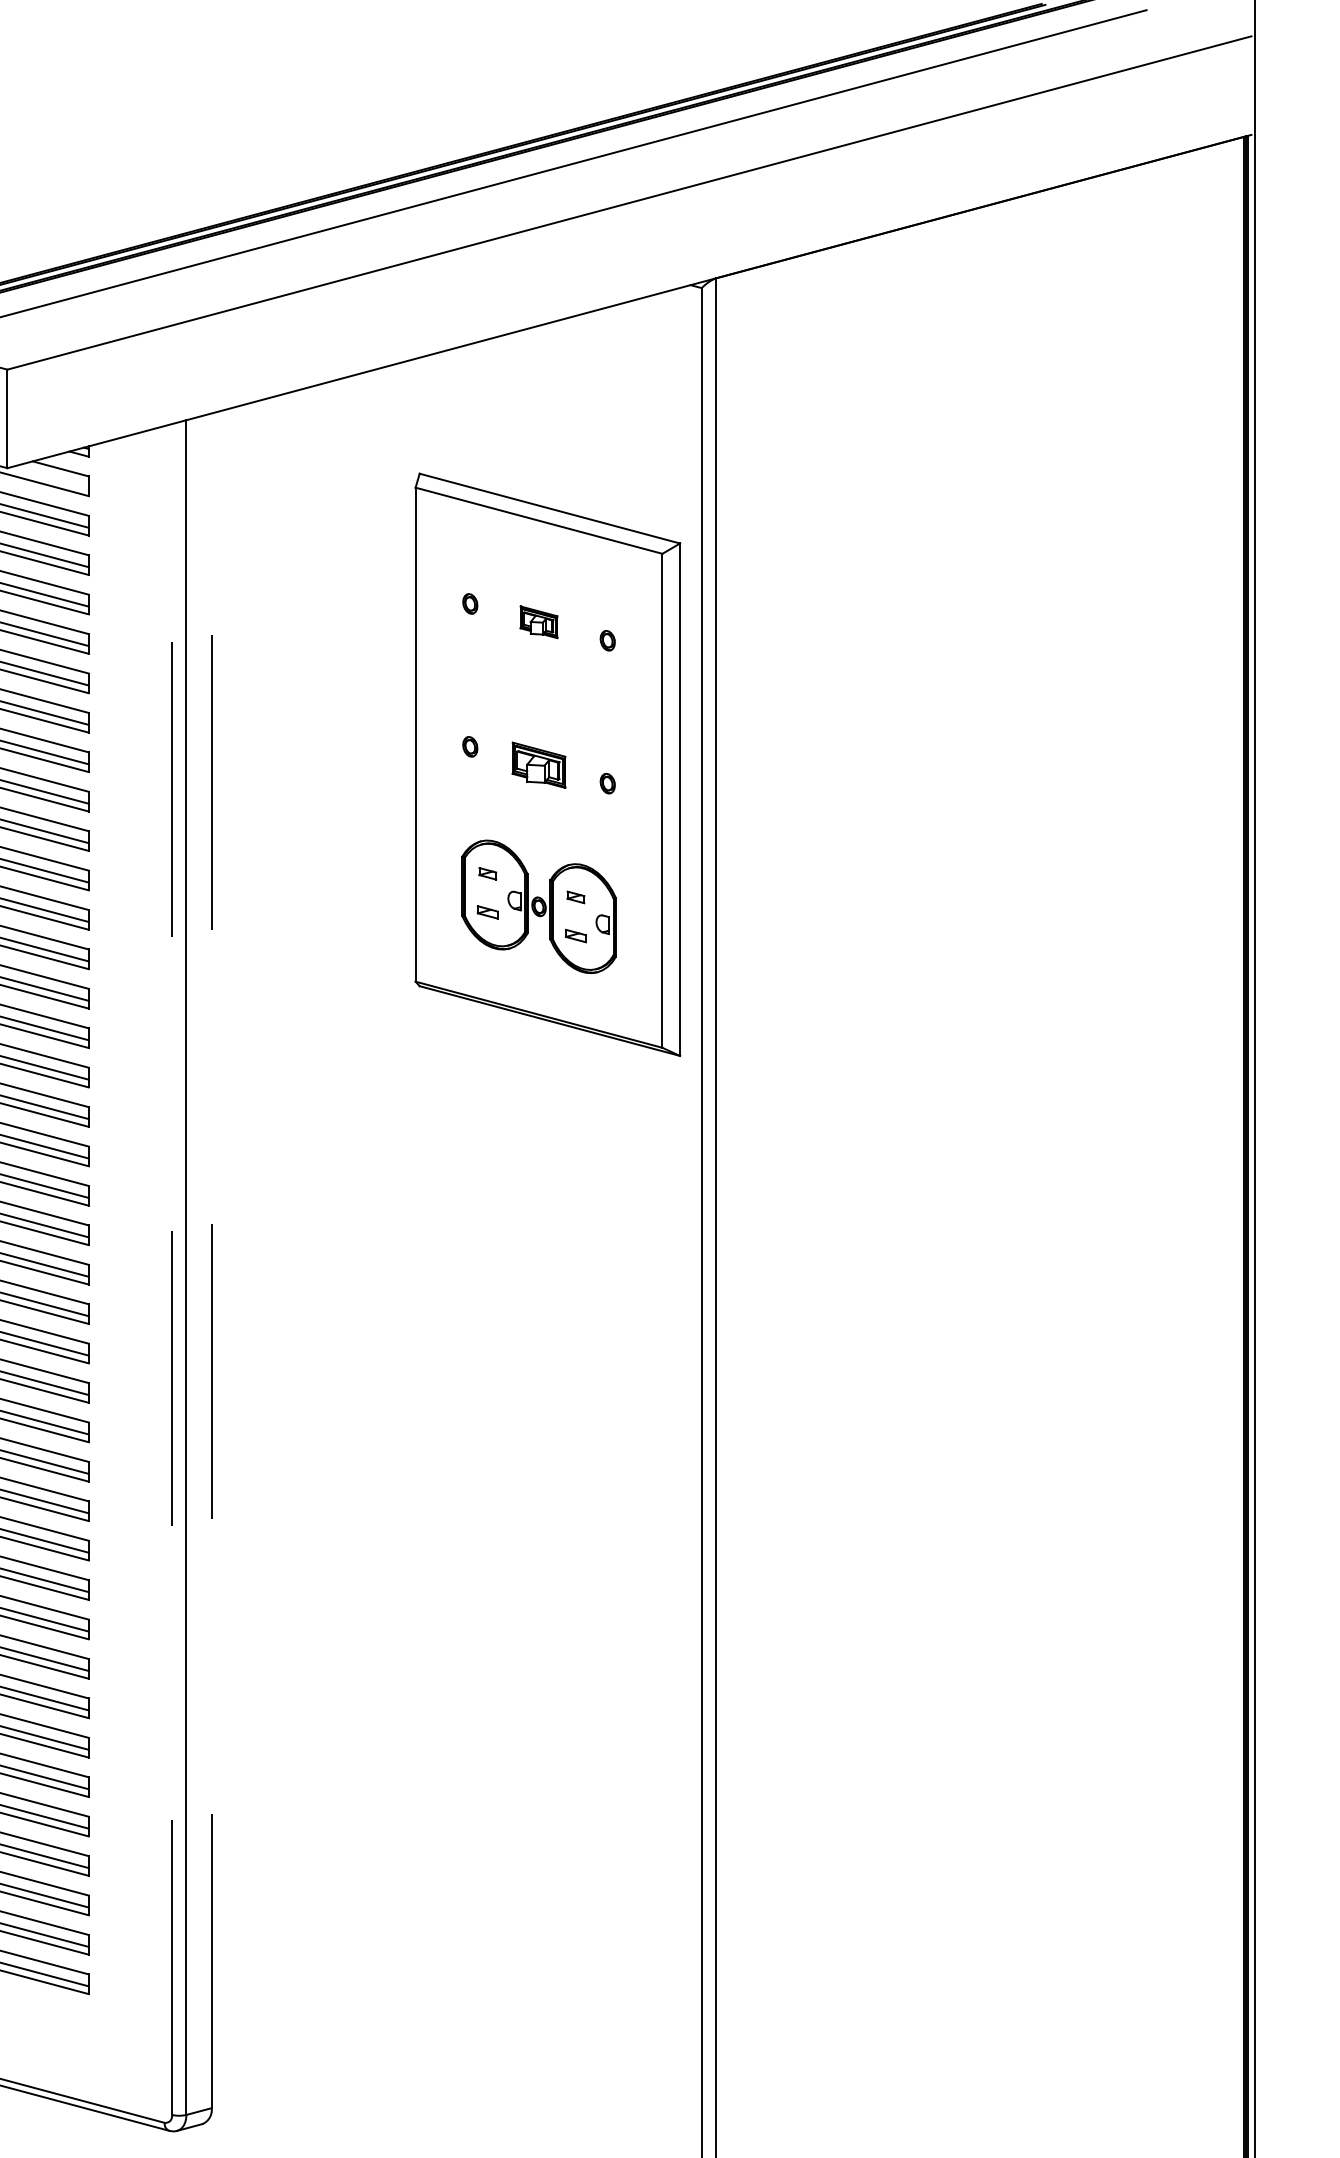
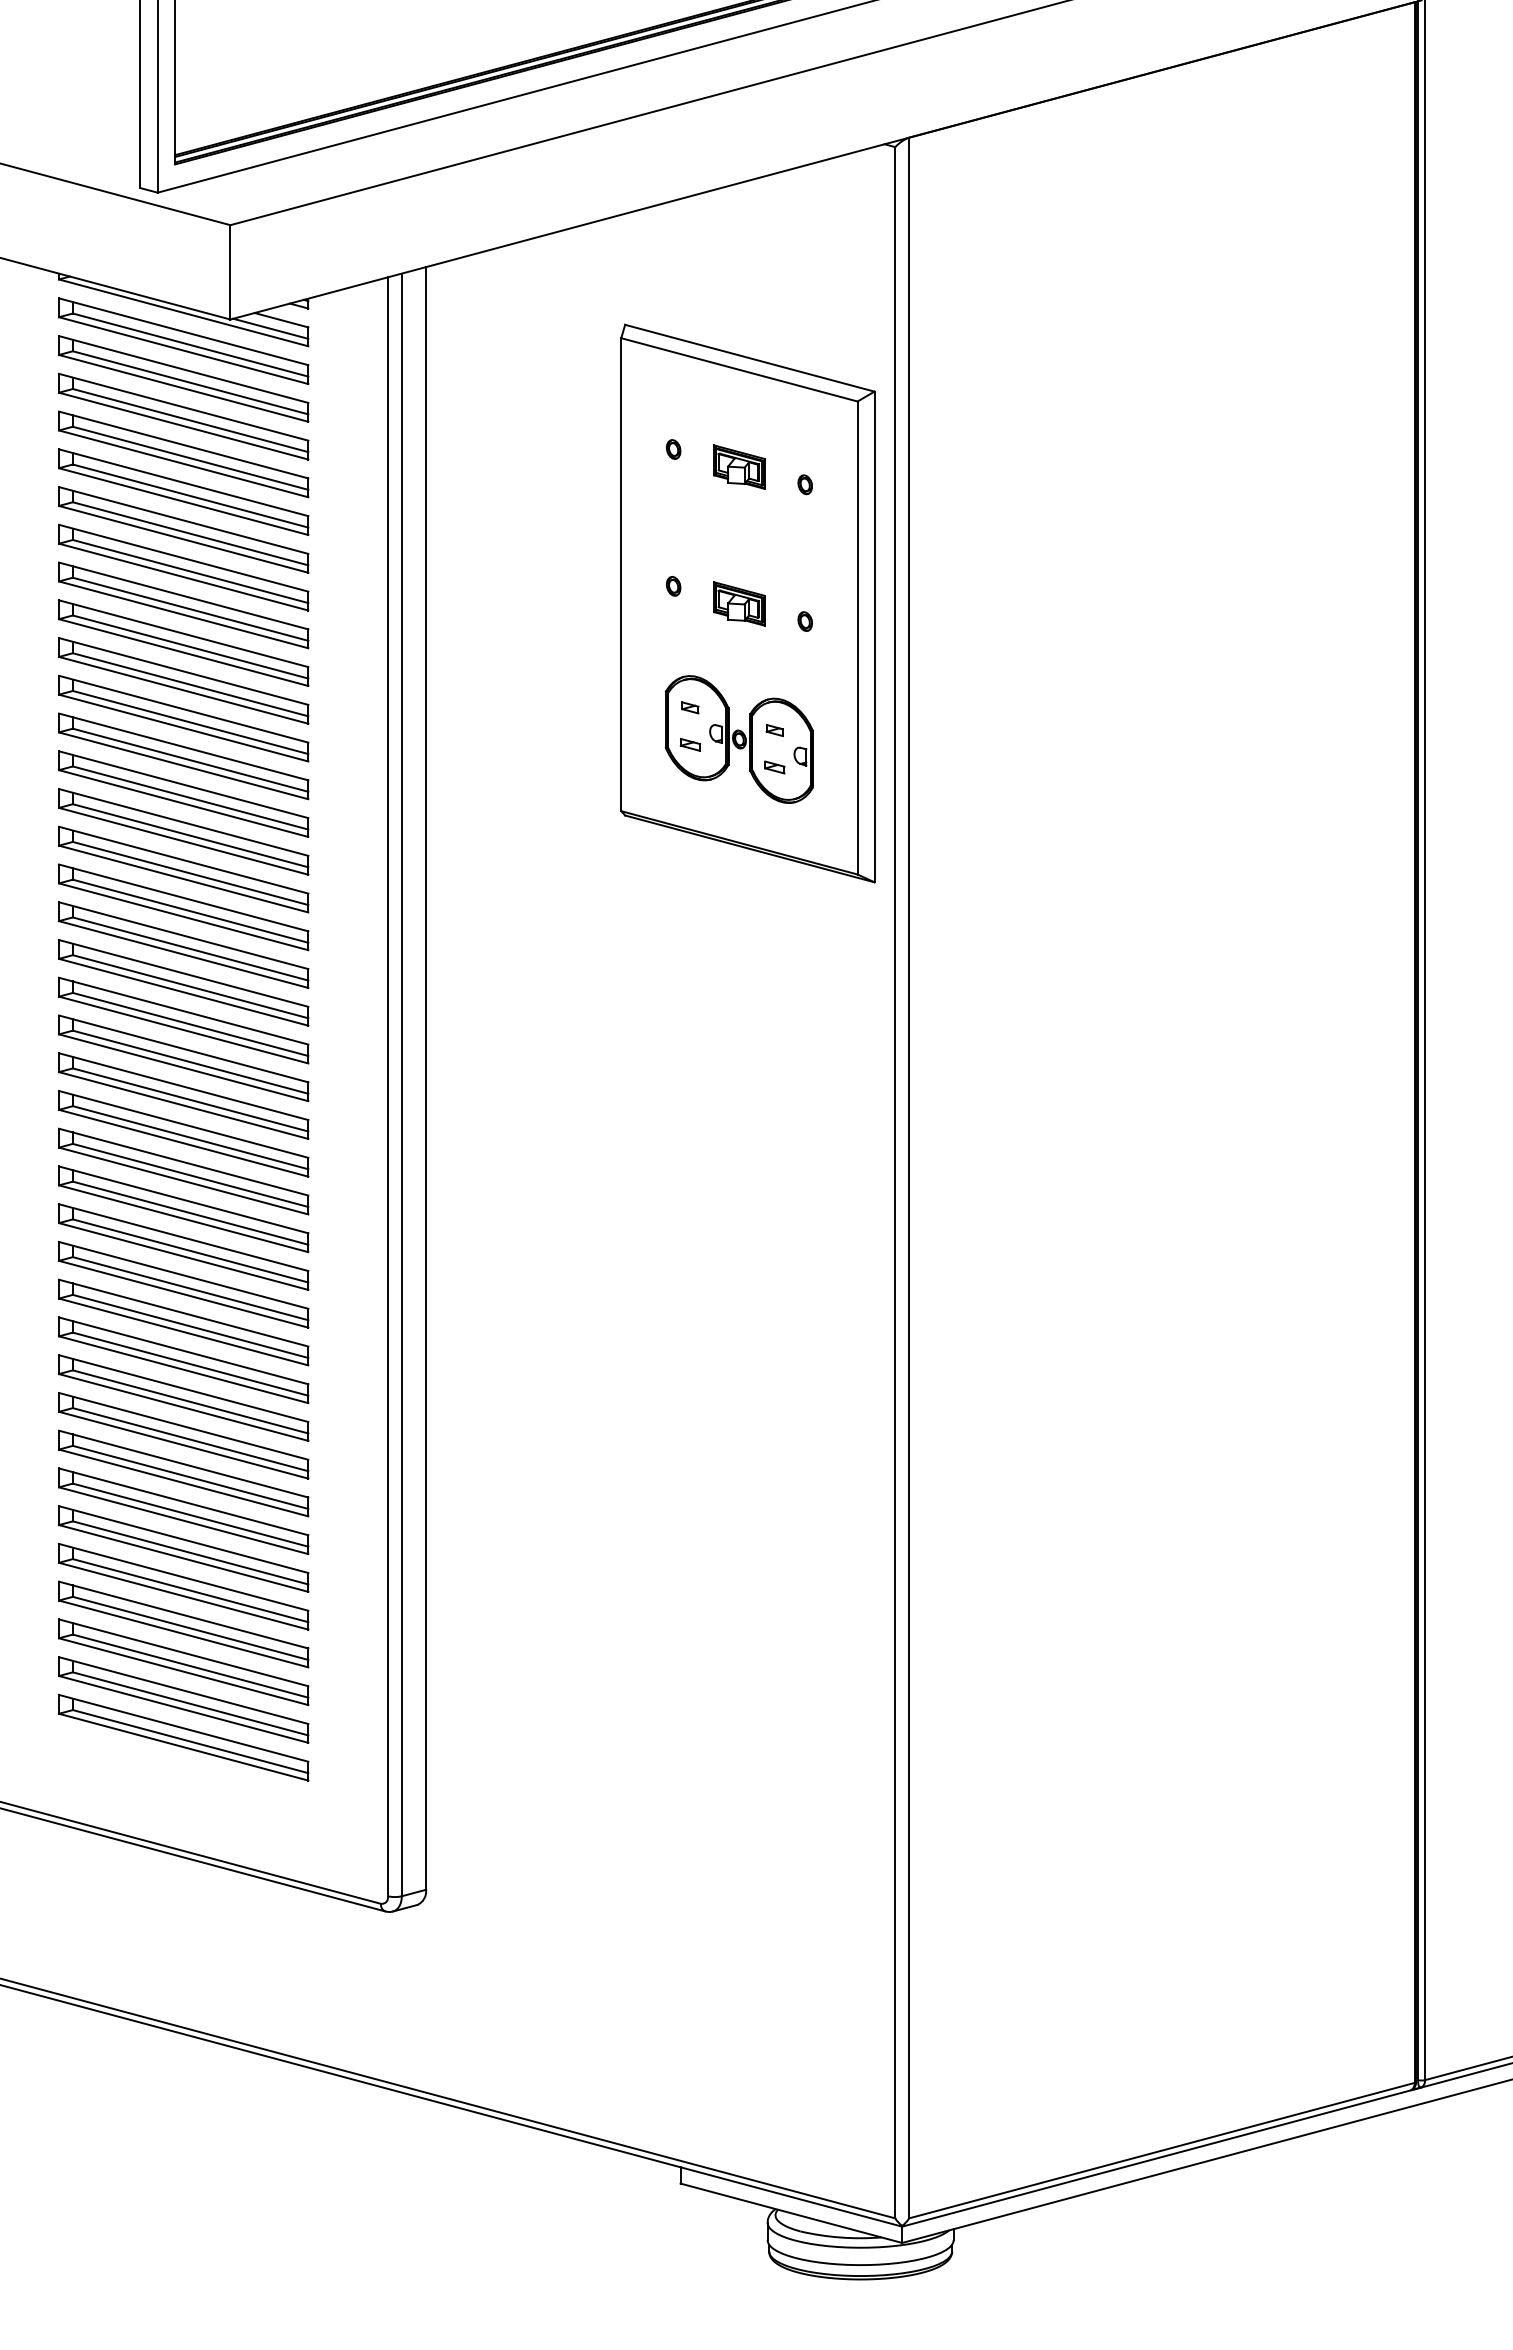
line: (49, 477) -> (270, 328), added
part: (539, 621) -> (739, 466), size x1.43
line: (212, 1259) -> (426, 1077), dashed -> solid
line: (171, 1269) -> (387, 1086), dashed -> solid

